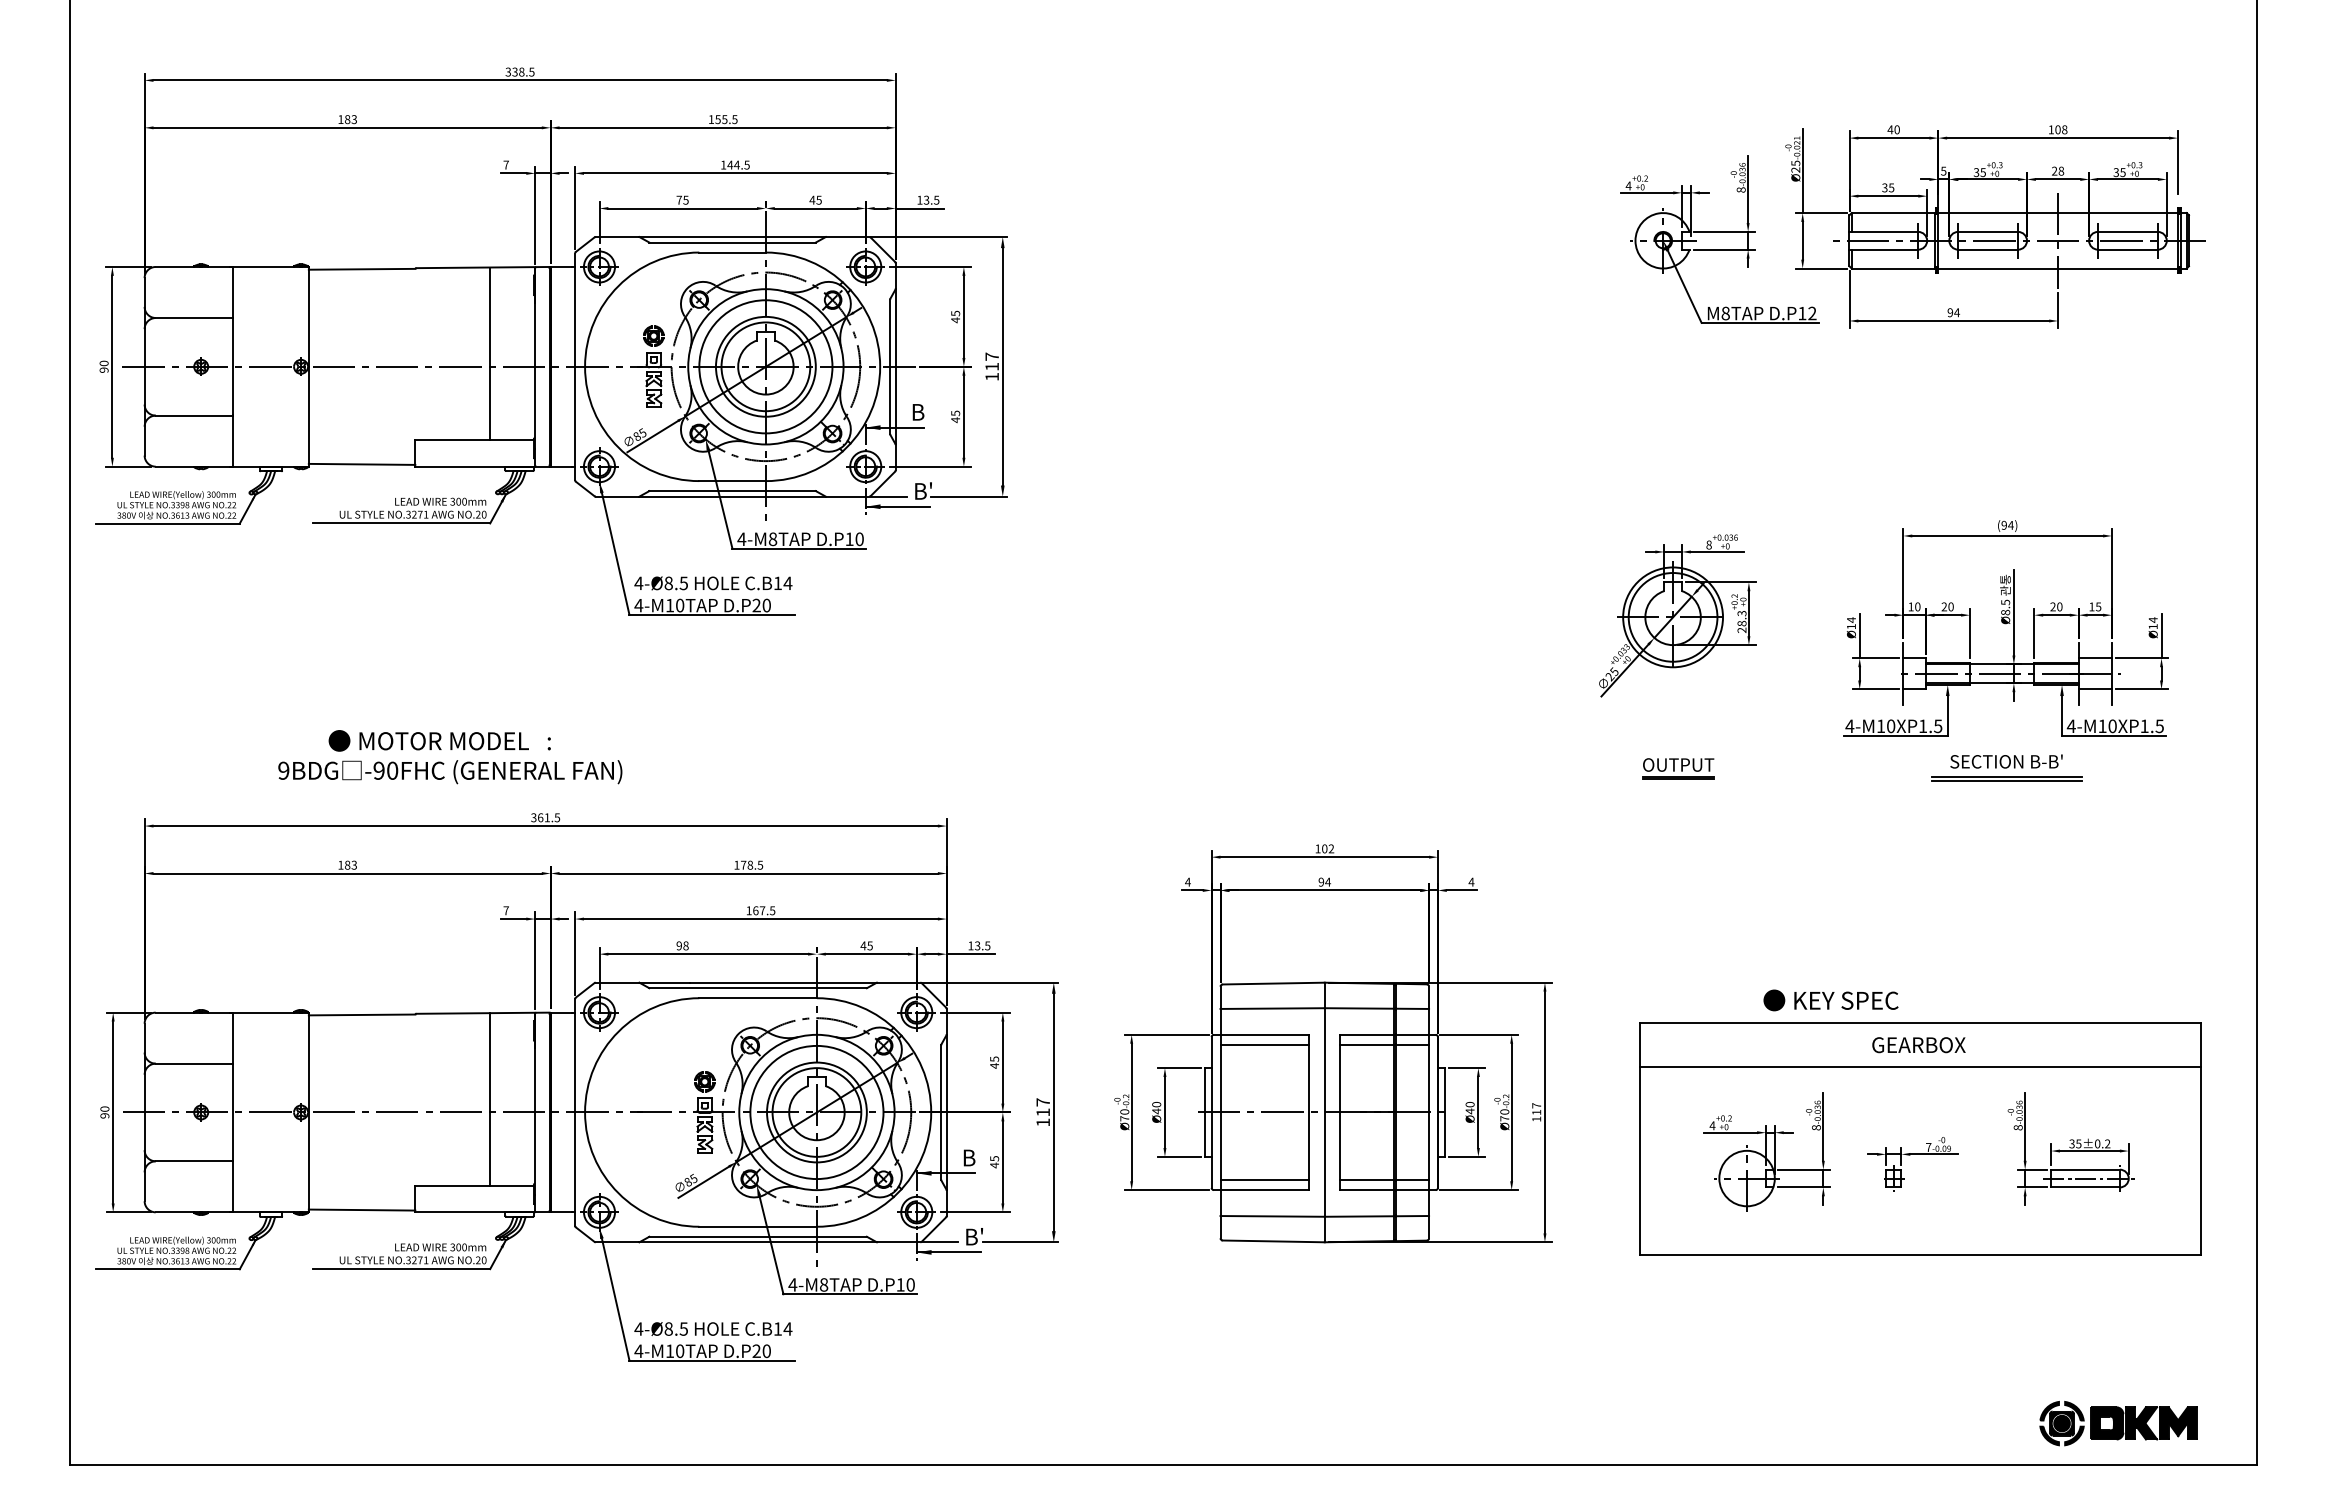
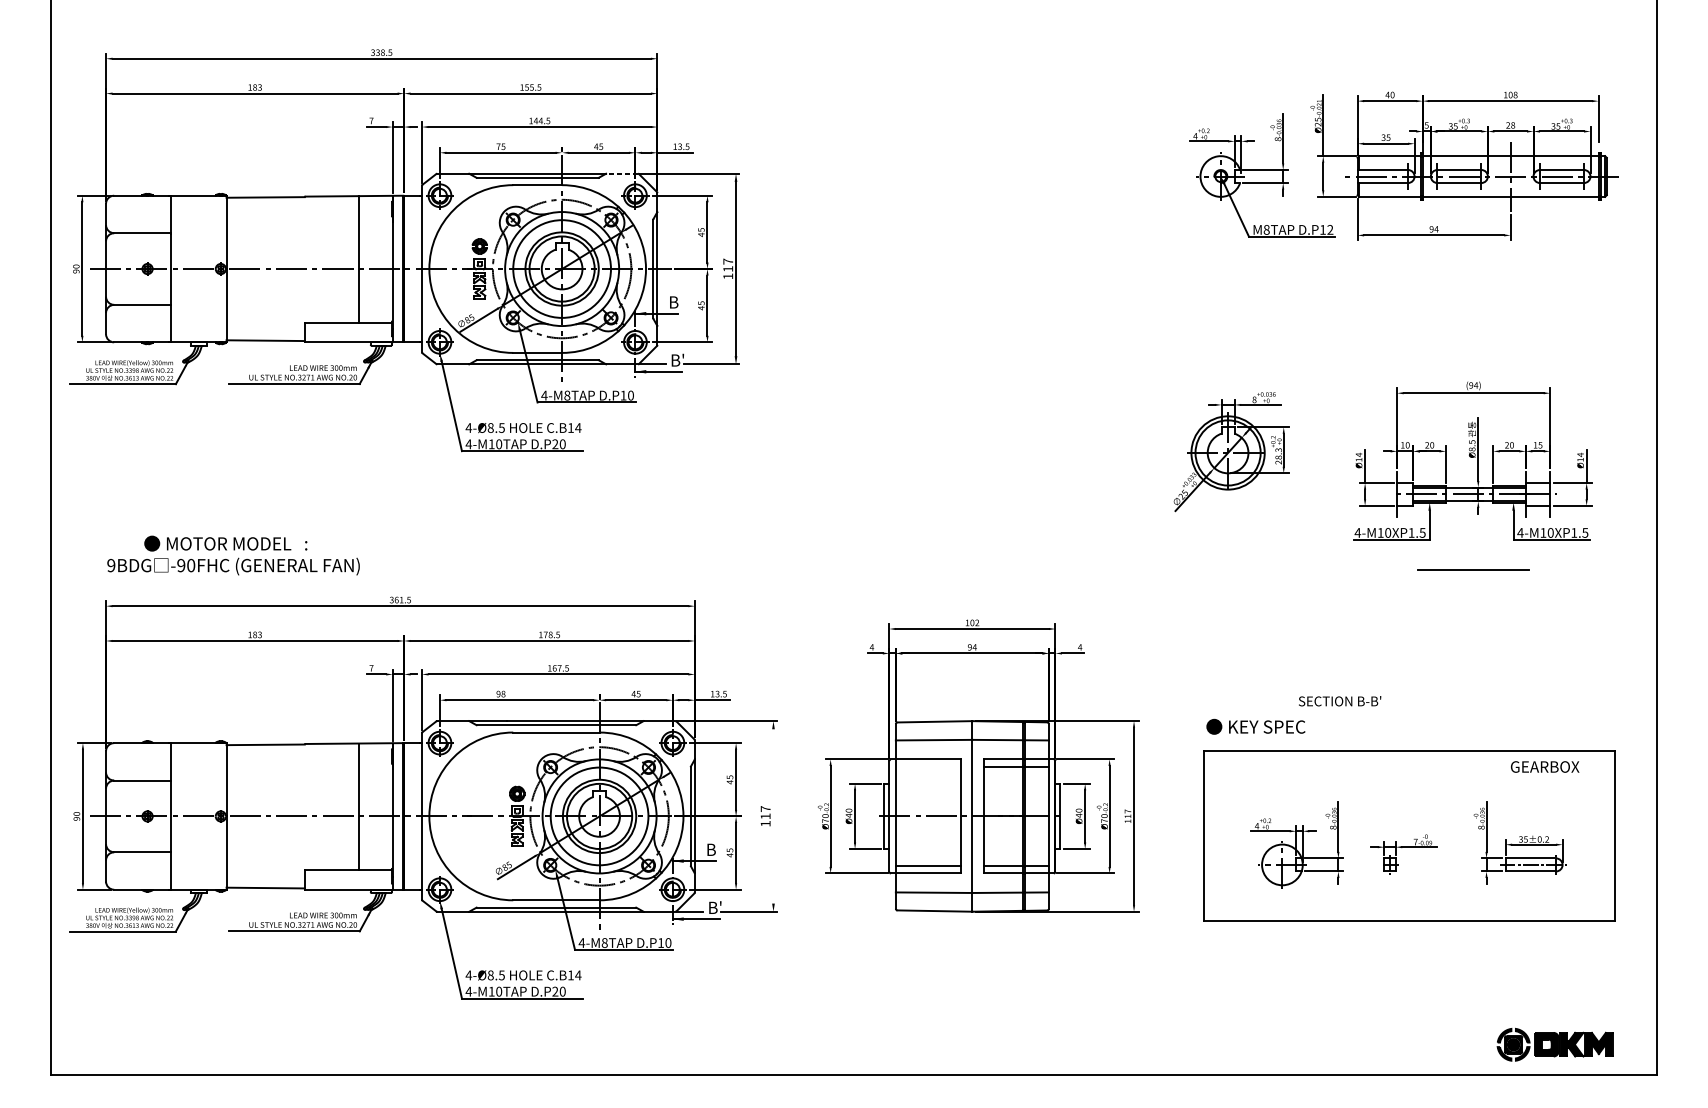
line: (847, 237) -> (622, 174), solid -> dashed
text: (450, 757) -> (233, 555), moved
text: (2006, 761) -> (1339, 701), moved
part: (1678, 768) -> (1232, 563), removed
line: (2006, 780) -> (1472, 572), removed
text: (1830, 1000) -> (1255, 726), moved
line: (1264, 1044) -> (928, 766), removed
text: (1918, 1045) -> (1544, 767), moved
line: (1920, 1067) -> (1409, 783), removed
line: (1053, 1112) -> (773, 816), removed

